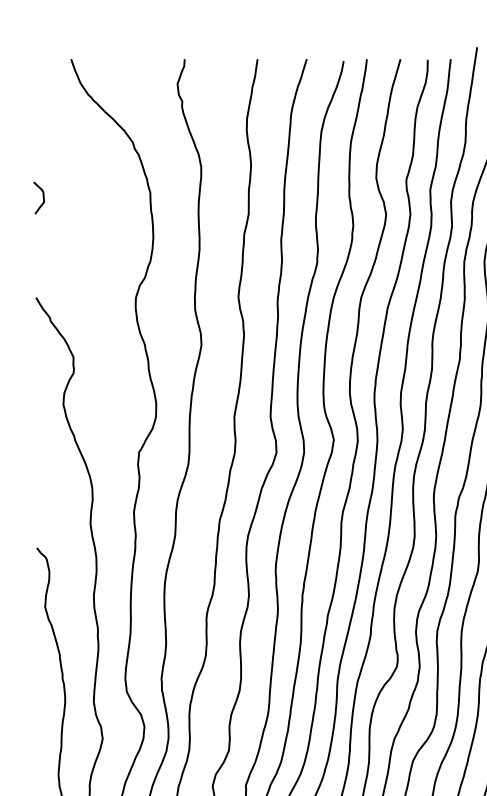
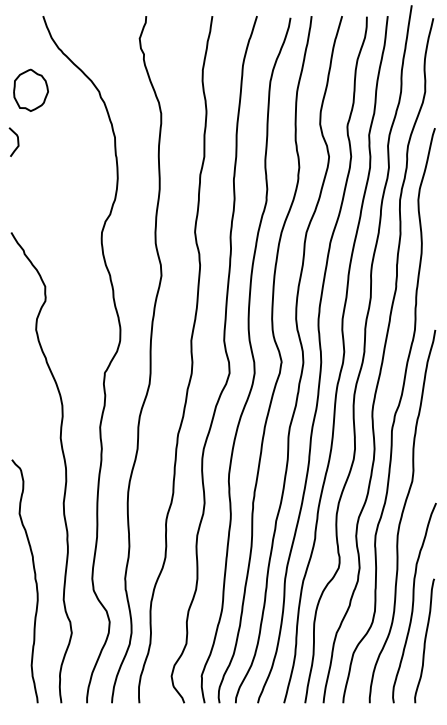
part: (57, 140) -> (30, 89), added

